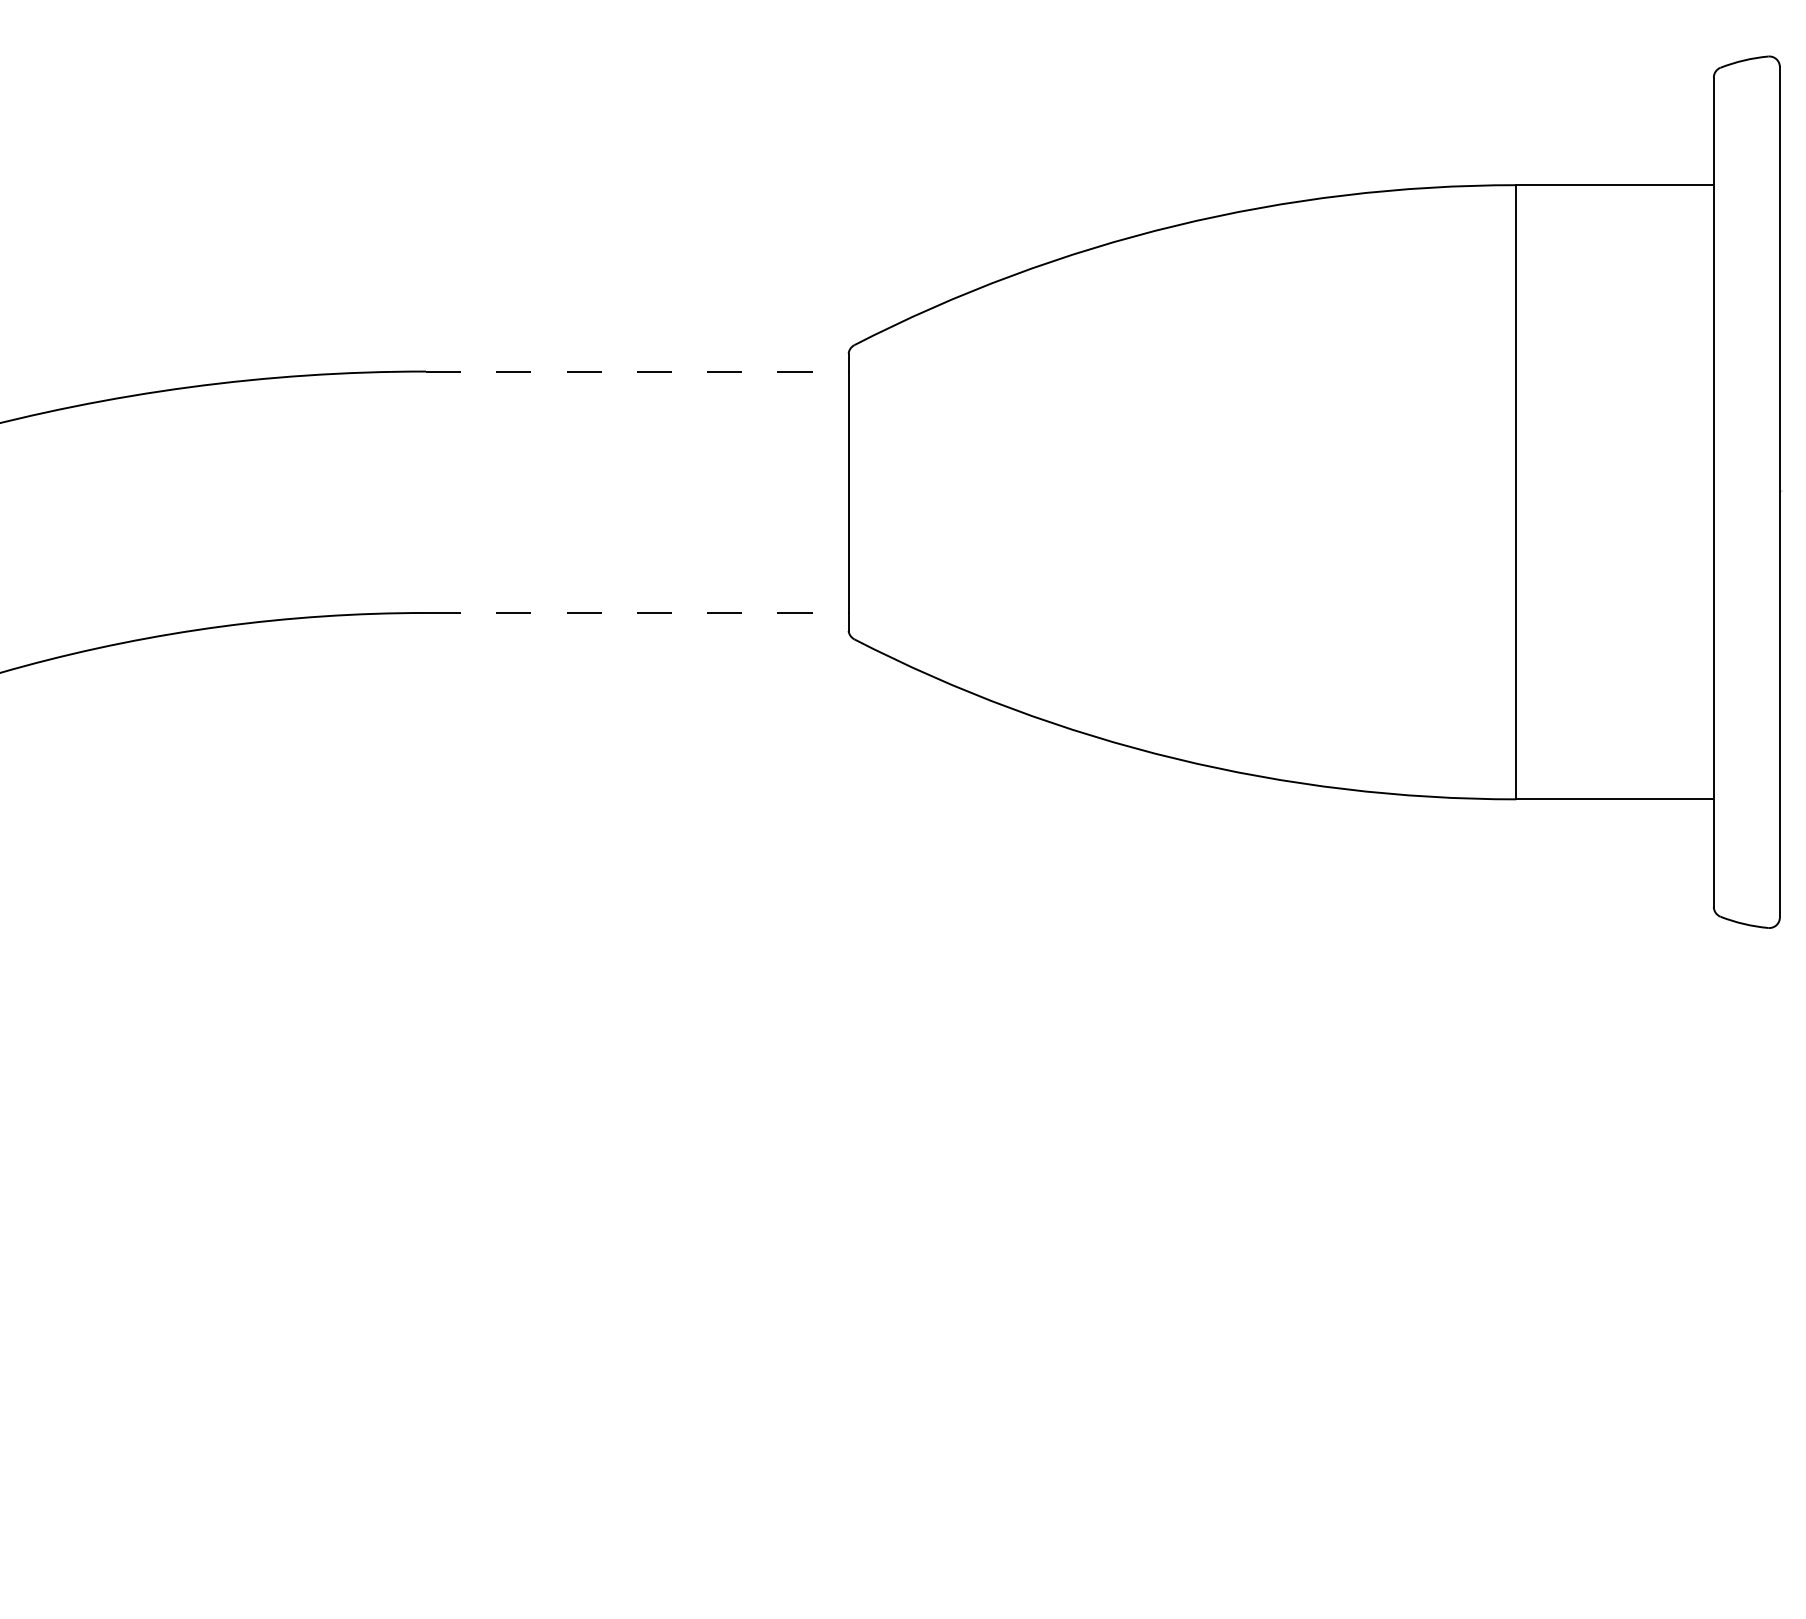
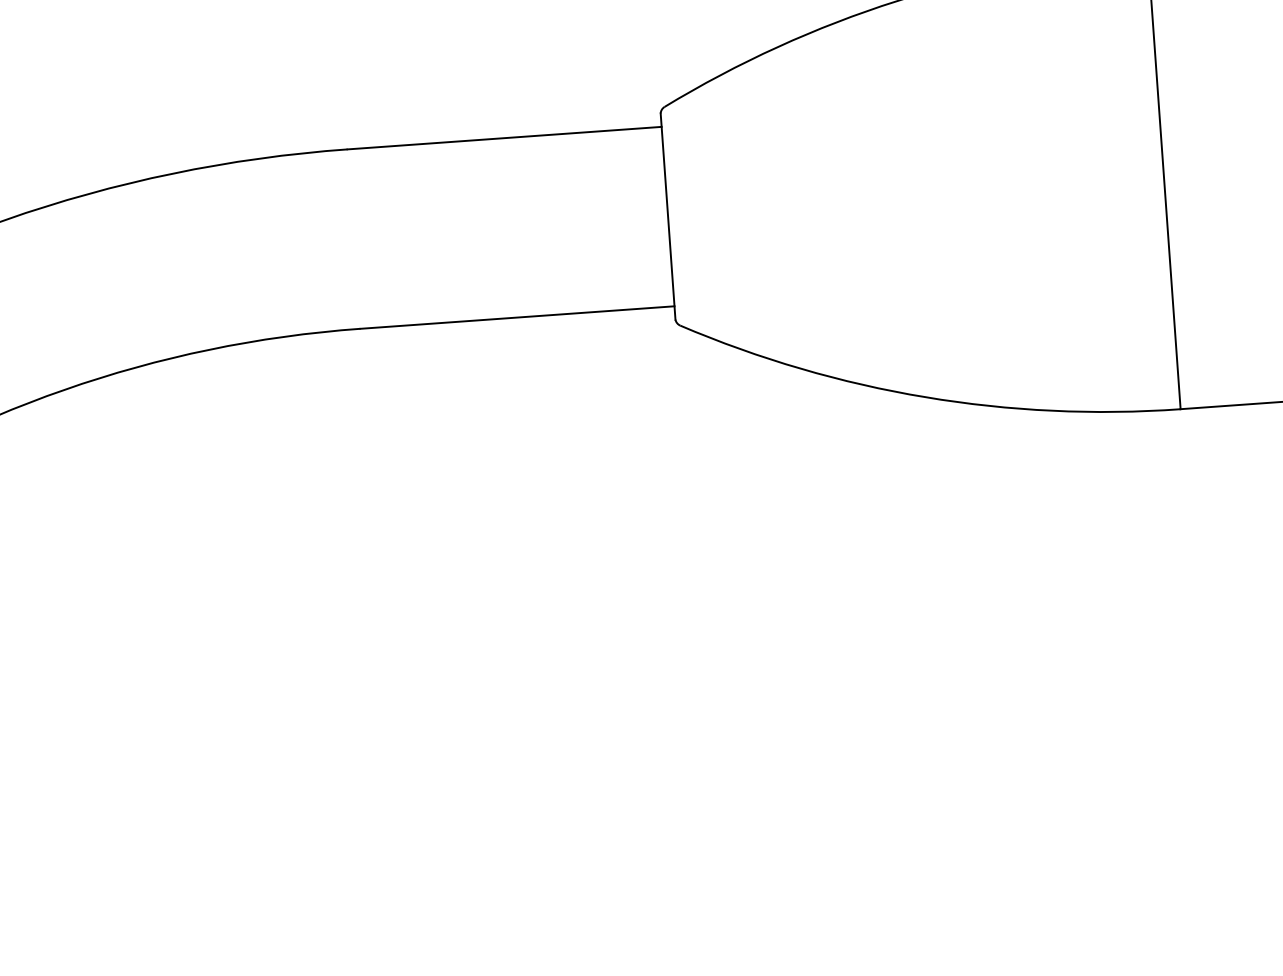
line: (637, 371) -> (504, 138), dashed -> solid
line: (637, 612) -> (517, 317), dashed -> solid

